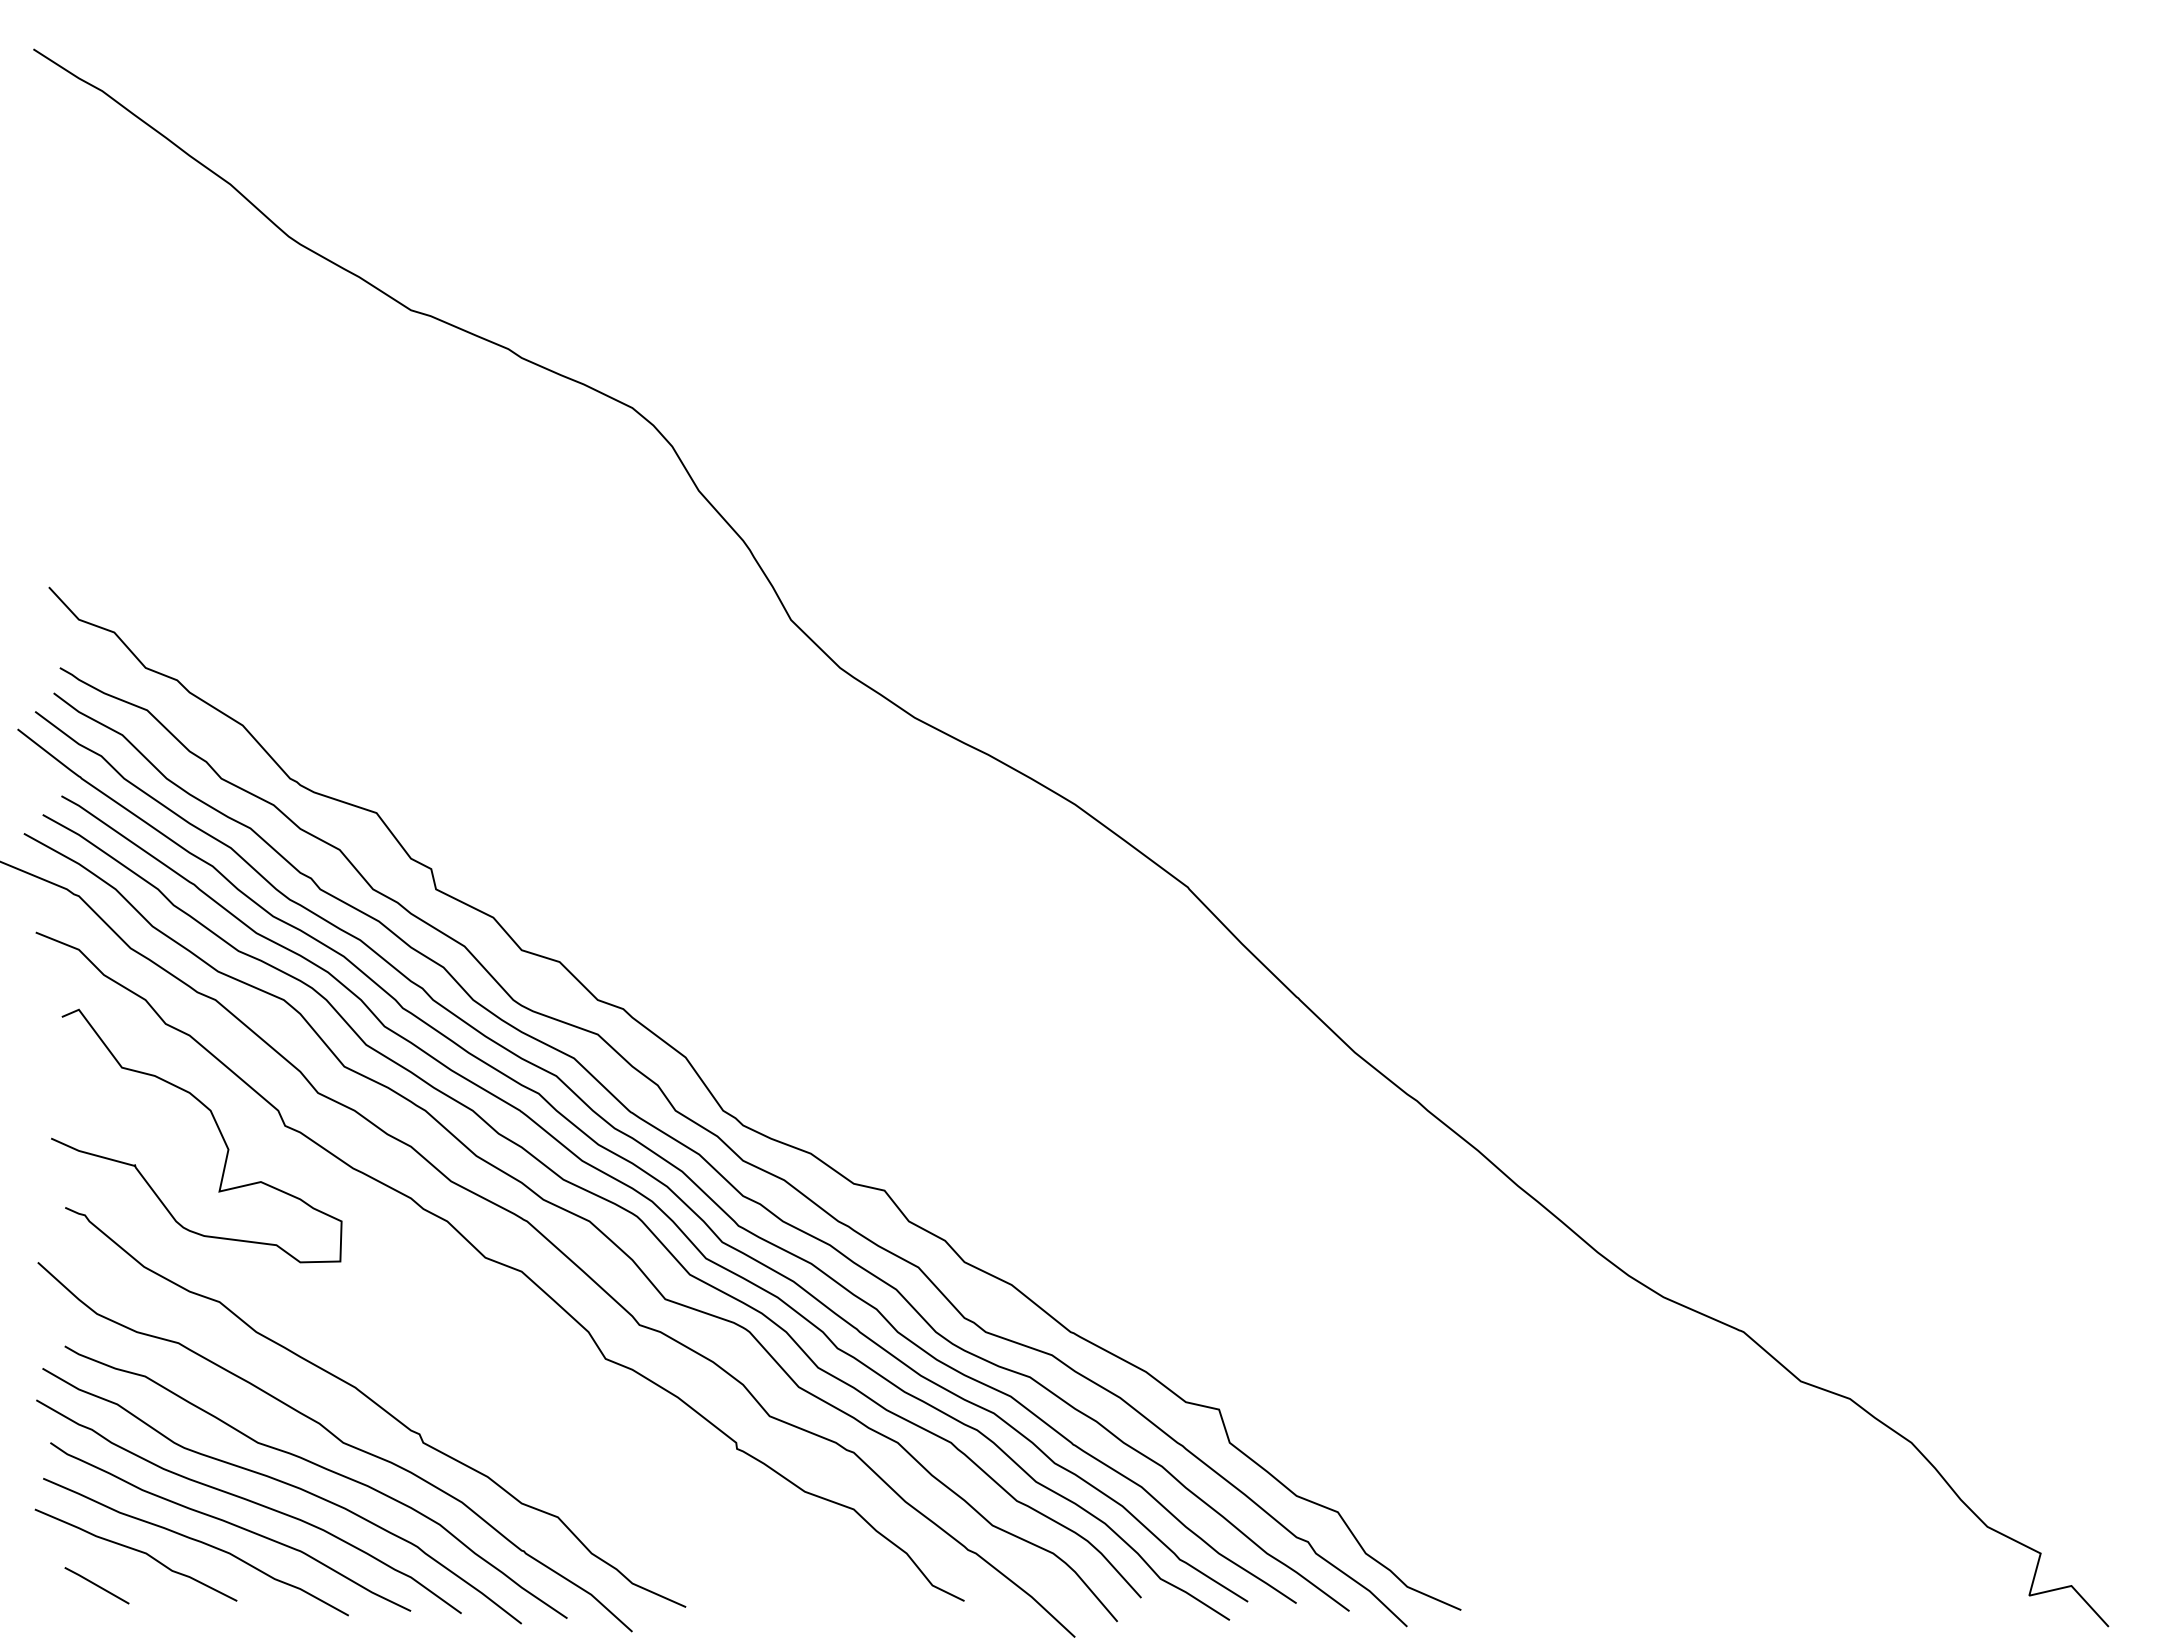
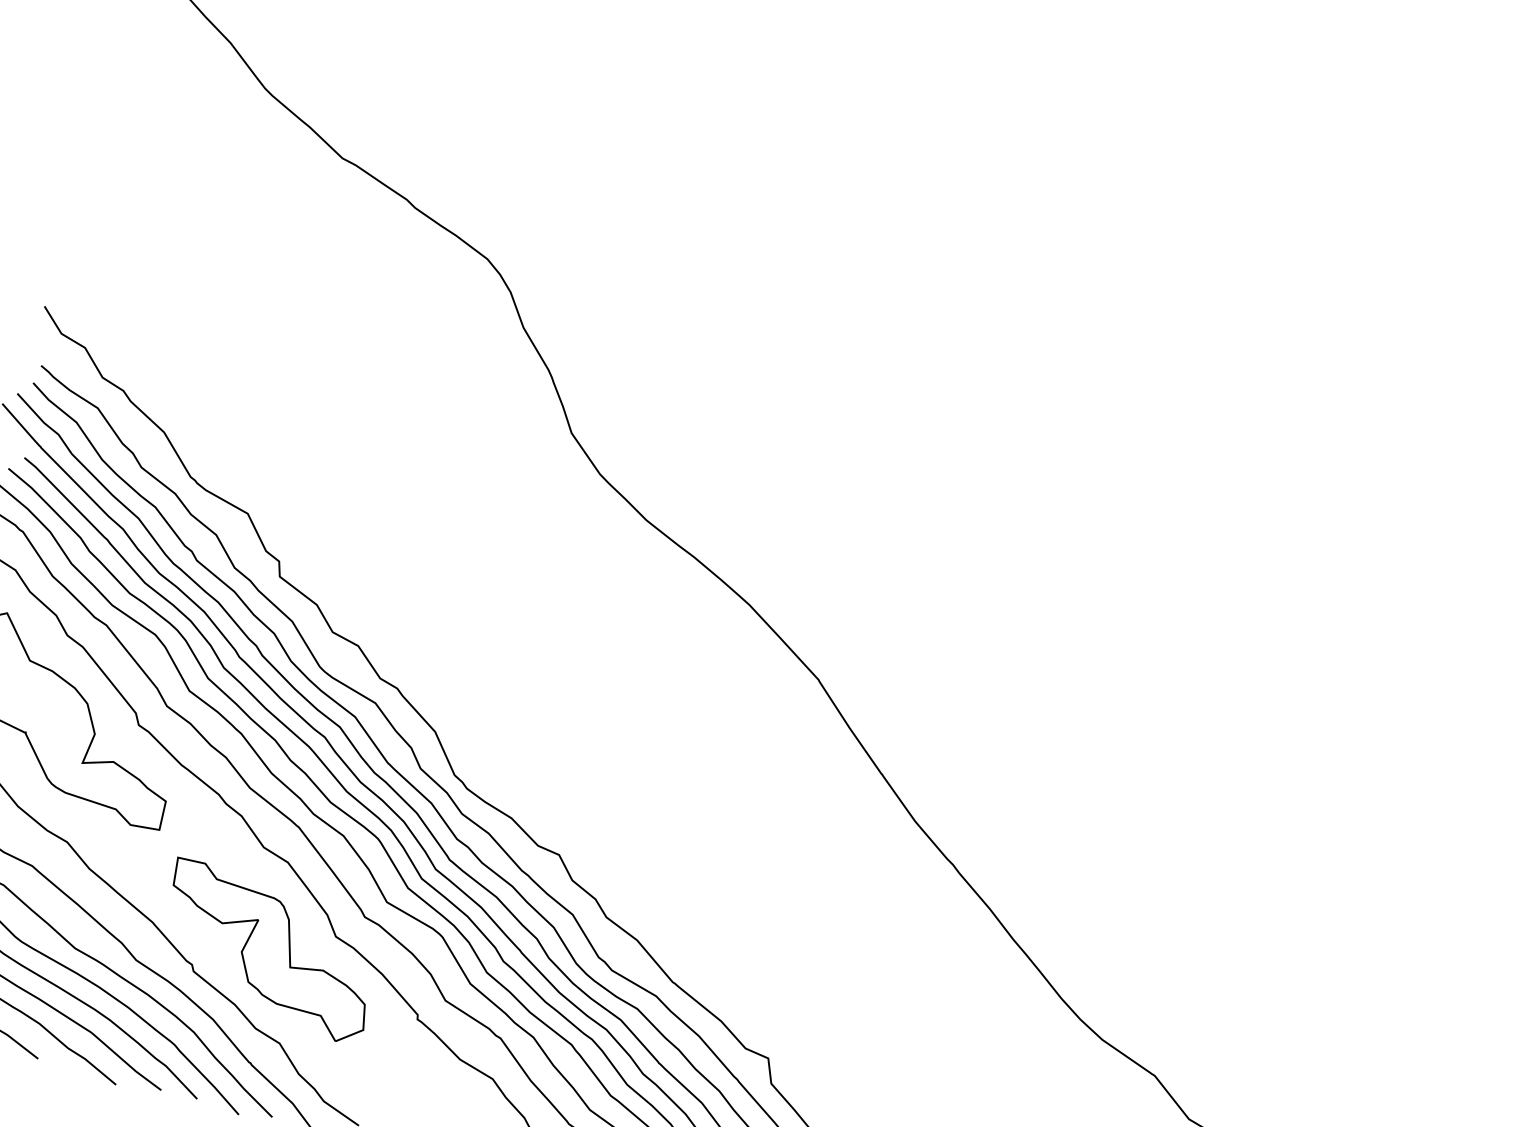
part: (519, 1396) -> (268, 951), added

